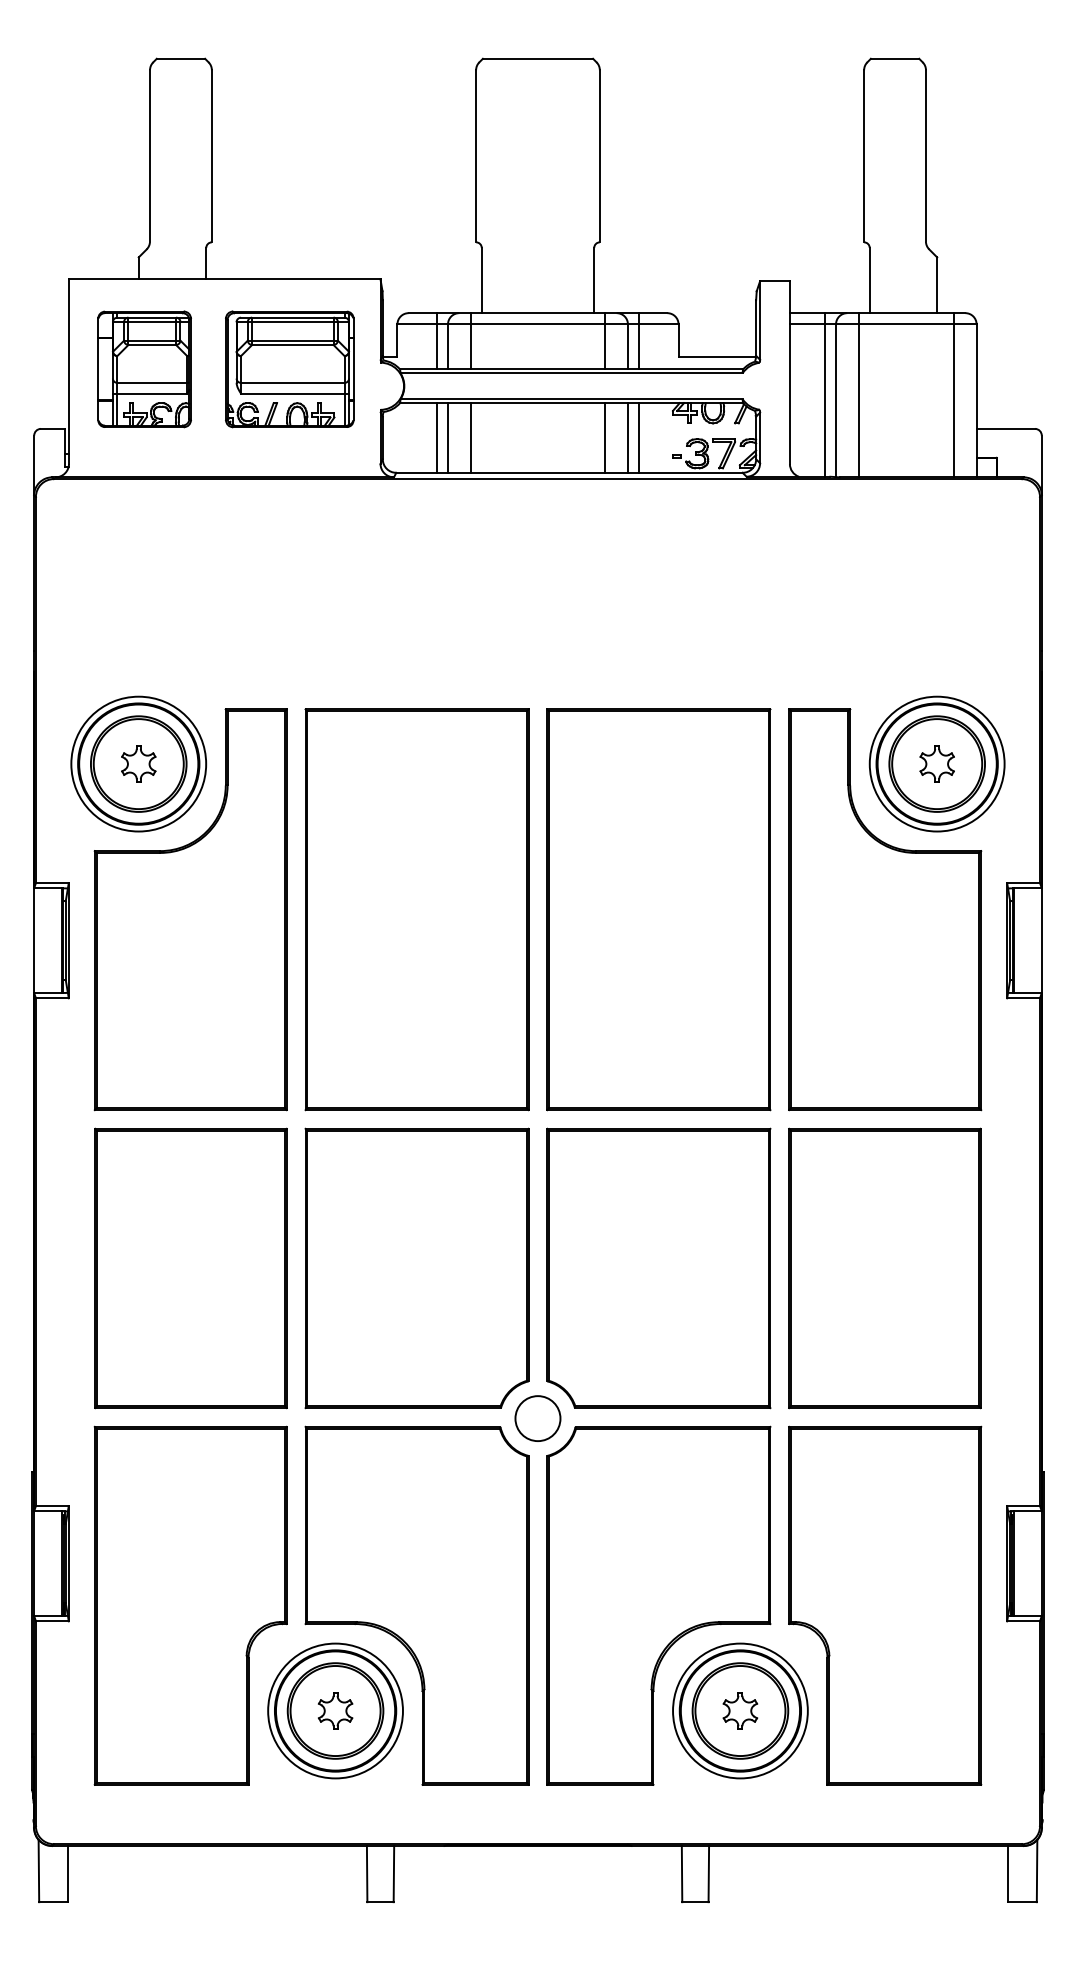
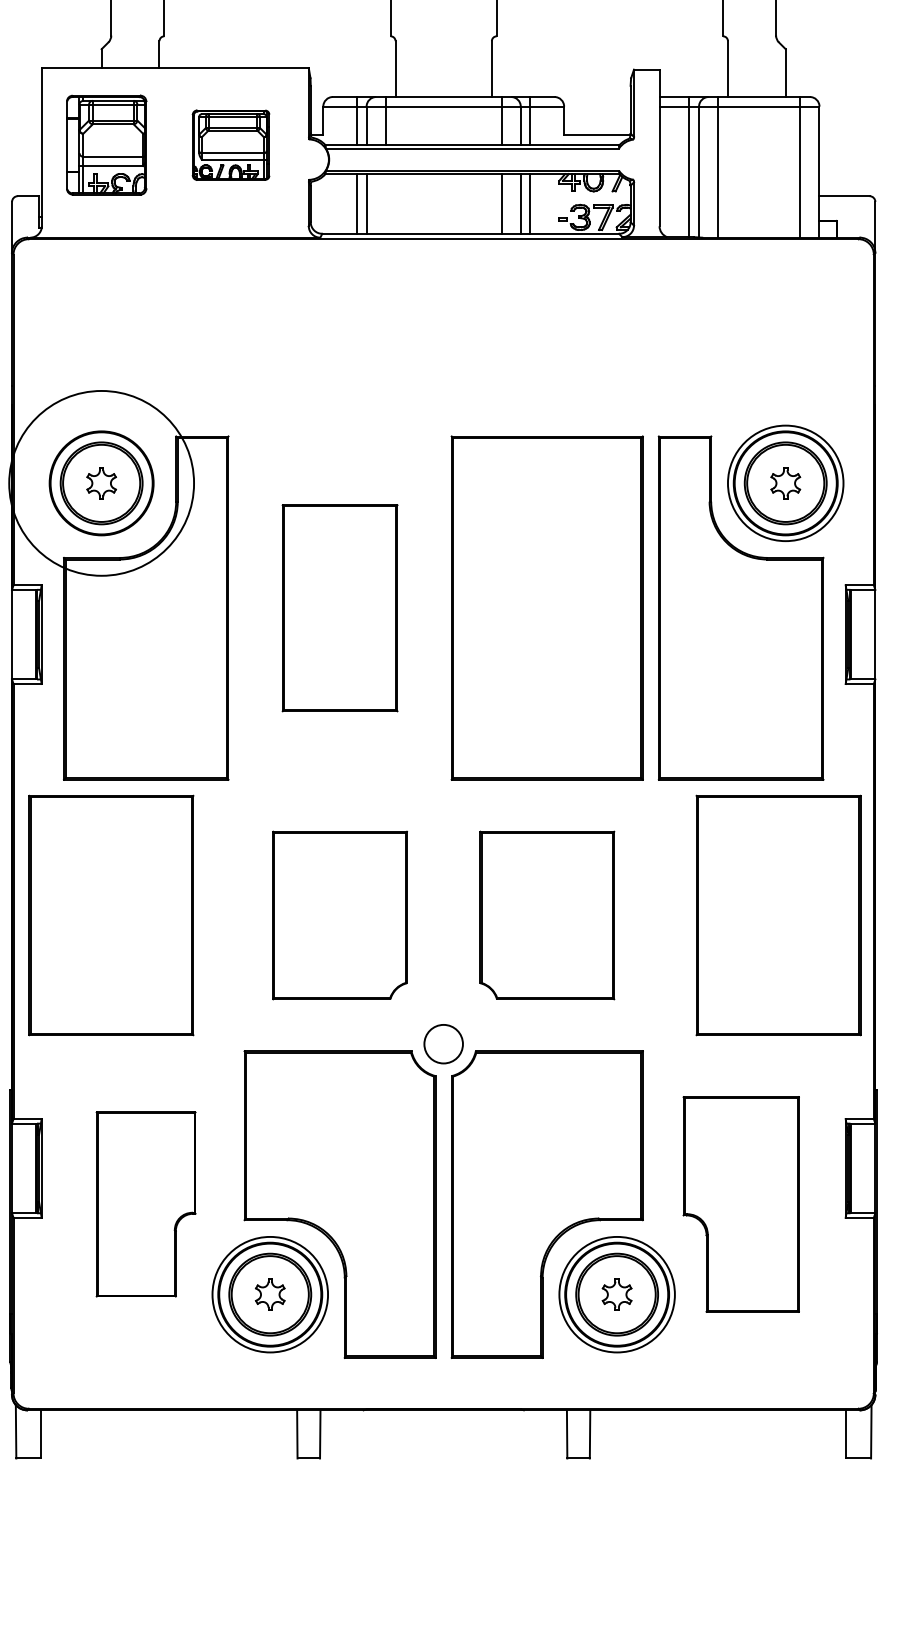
part: (289, 369) -> (230, 145), size x0.7
line: (470, 437) -> (385, 203), removed
circle: (138, 763) -> (101, 482), size x1.6
part: (416, 909) -> (339, 607), size x0.6
part: (190, 1268) -> (110, 915), moved
part: (416, 1268) -> (339, 915), size x0.7
part: (658, 1268) -> (546, 915), size x0.7
part: (884, 1268) -> (778, 915), moved
part: (190, 1605) -> (145, 1204), size x0.6
part: (885, 1605) -> (741, 1204), size x0.7

